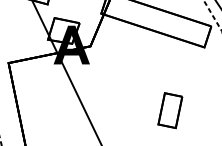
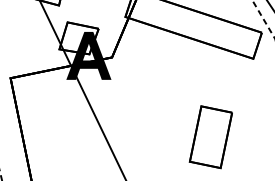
part: (170, 110) -> (211, 136), size x1.43

